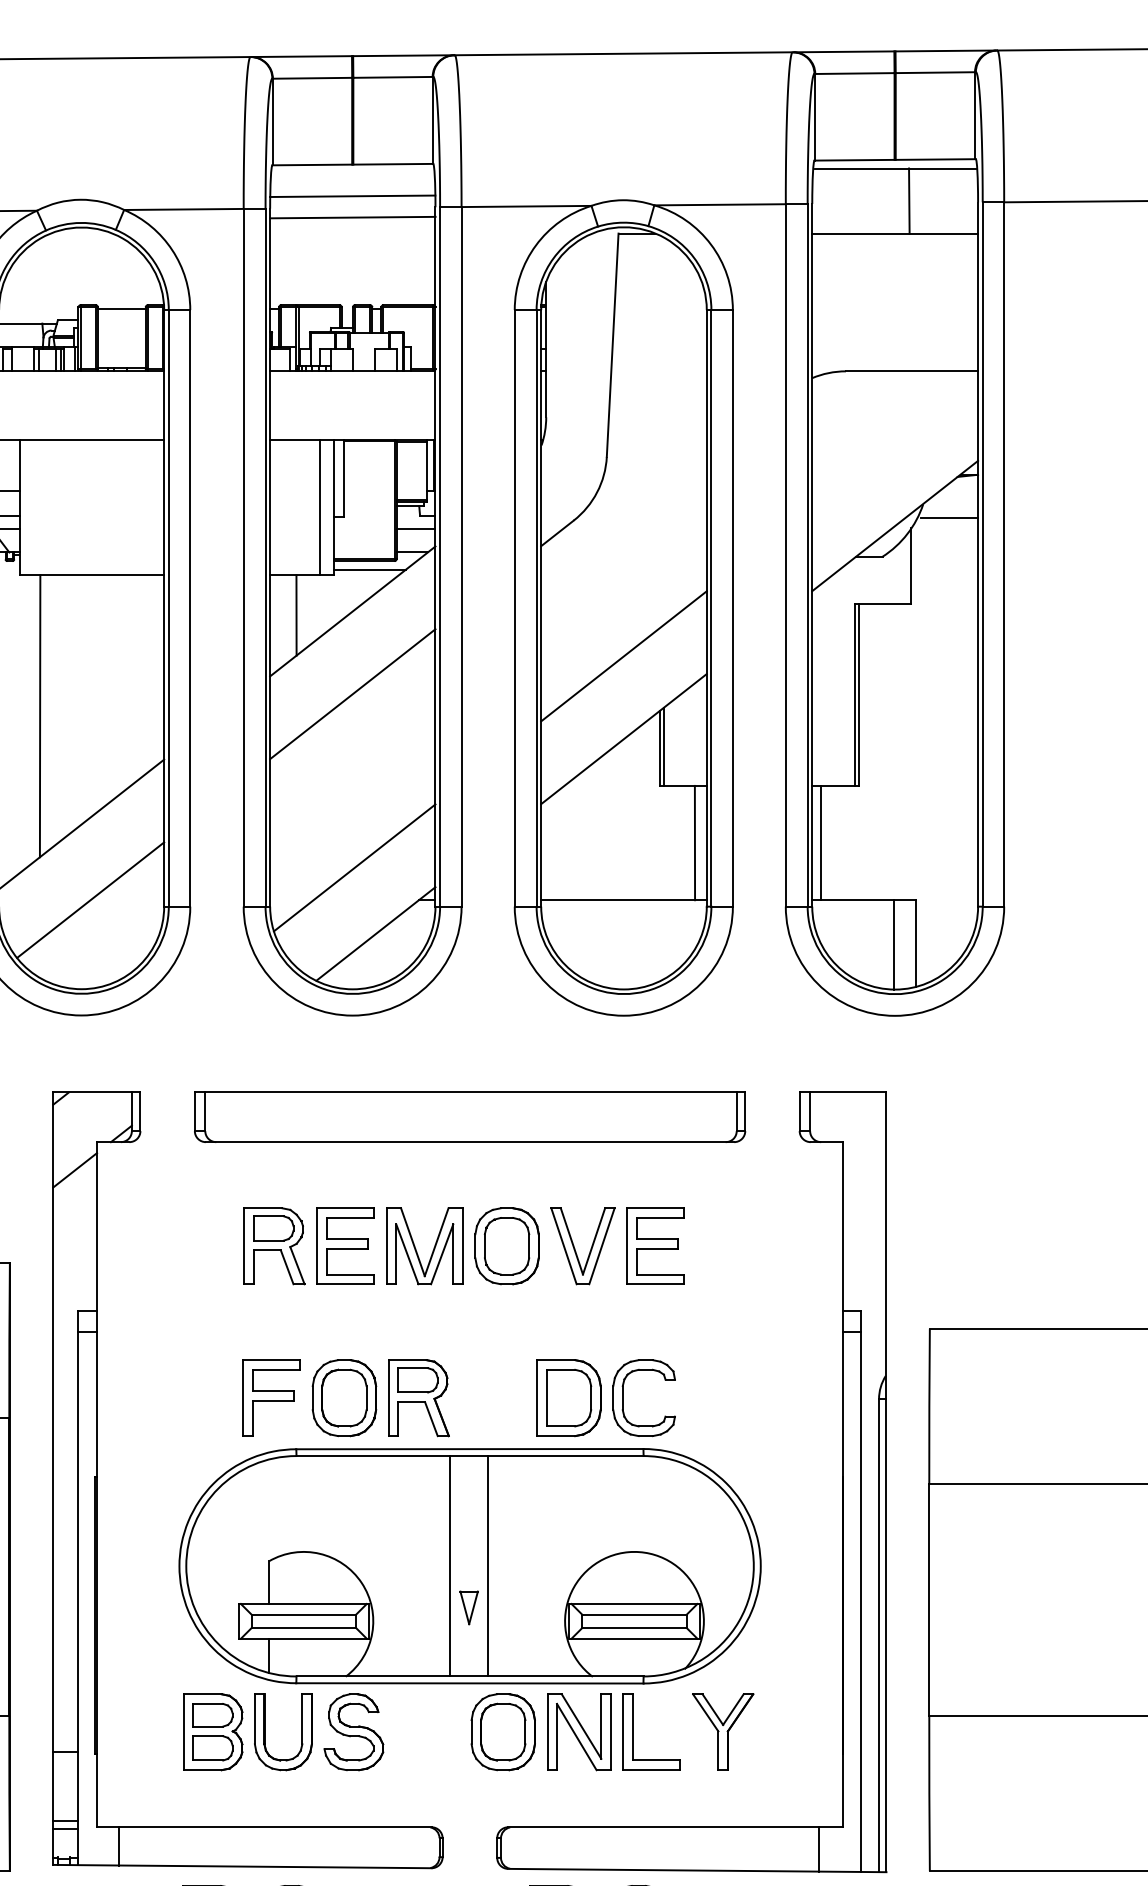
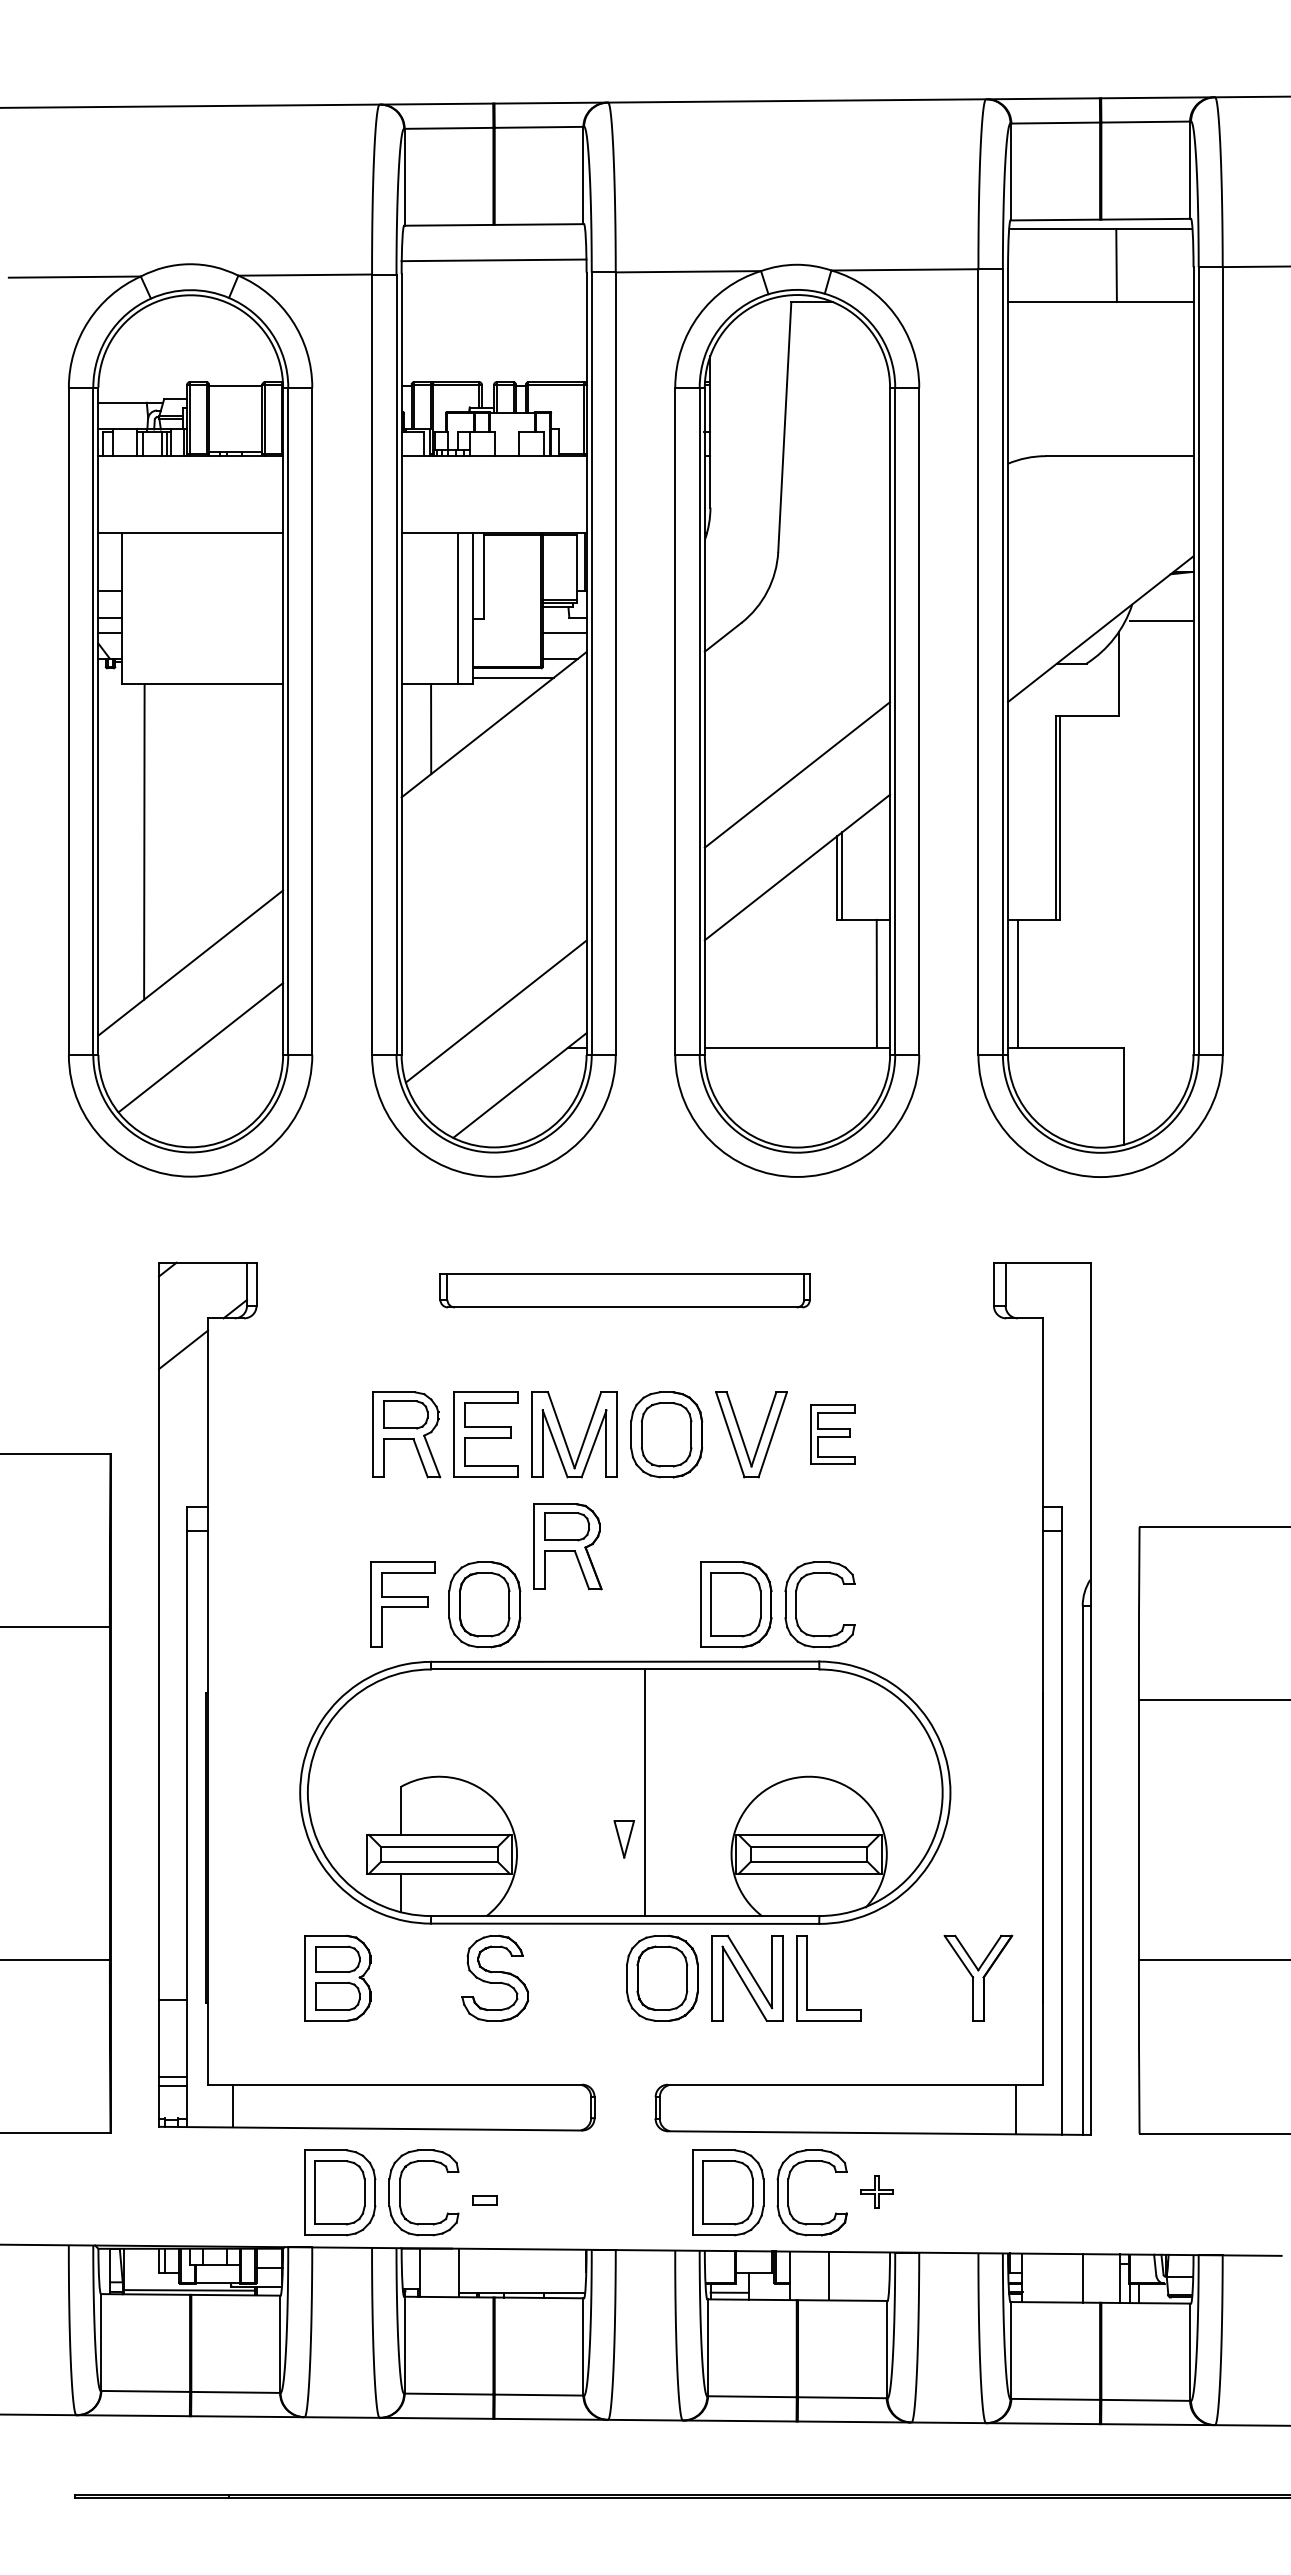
line: (352, 217) -> (493, 284), removed
line: (352, 693) -> (493, 816), removed
line: (894, 944) -> (1099, 1097), removed
part: (469, 1117) -> (624, 1290), size x0.6
part: (655, 1245) -> (832, 1434), size x0.7
part: (418, 1397) -> (567, 1546), moved
line: (450, 1566) -> (603, 1792), removed
part: (723, 1731) -> (978, 1977), moved
part: (264, 1732) -> (395, 1978), removed

